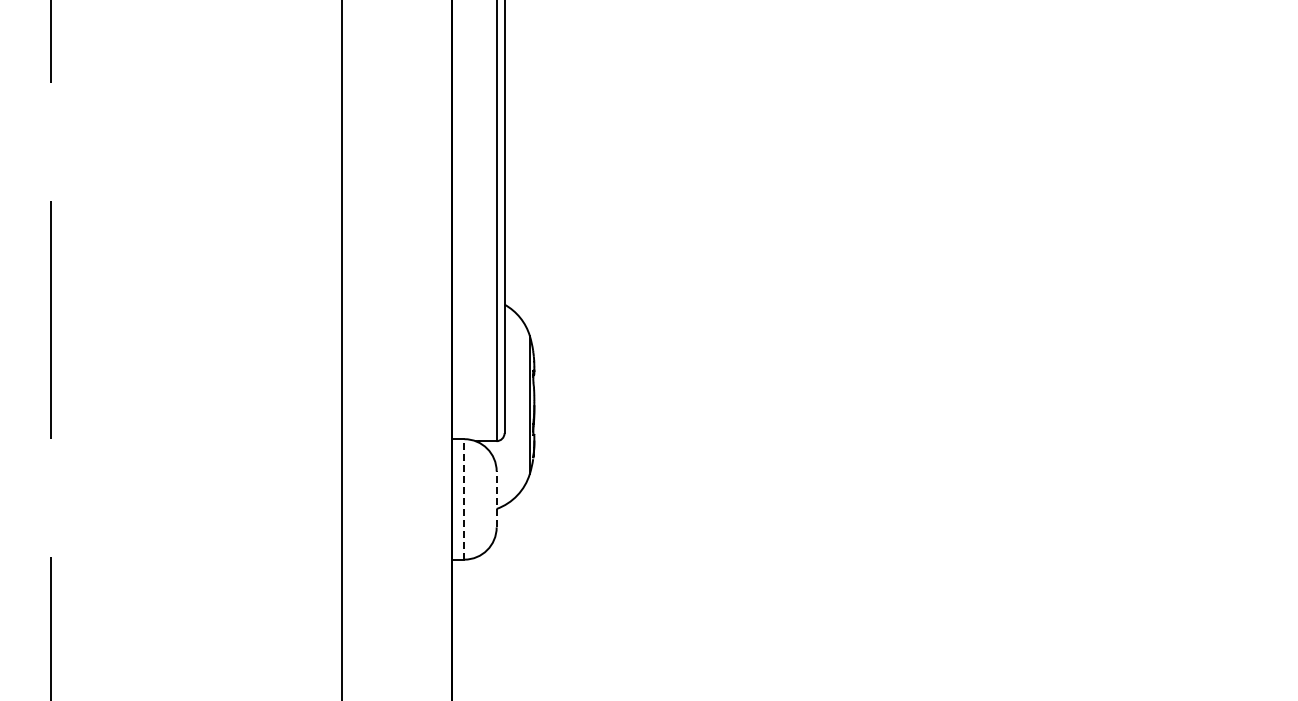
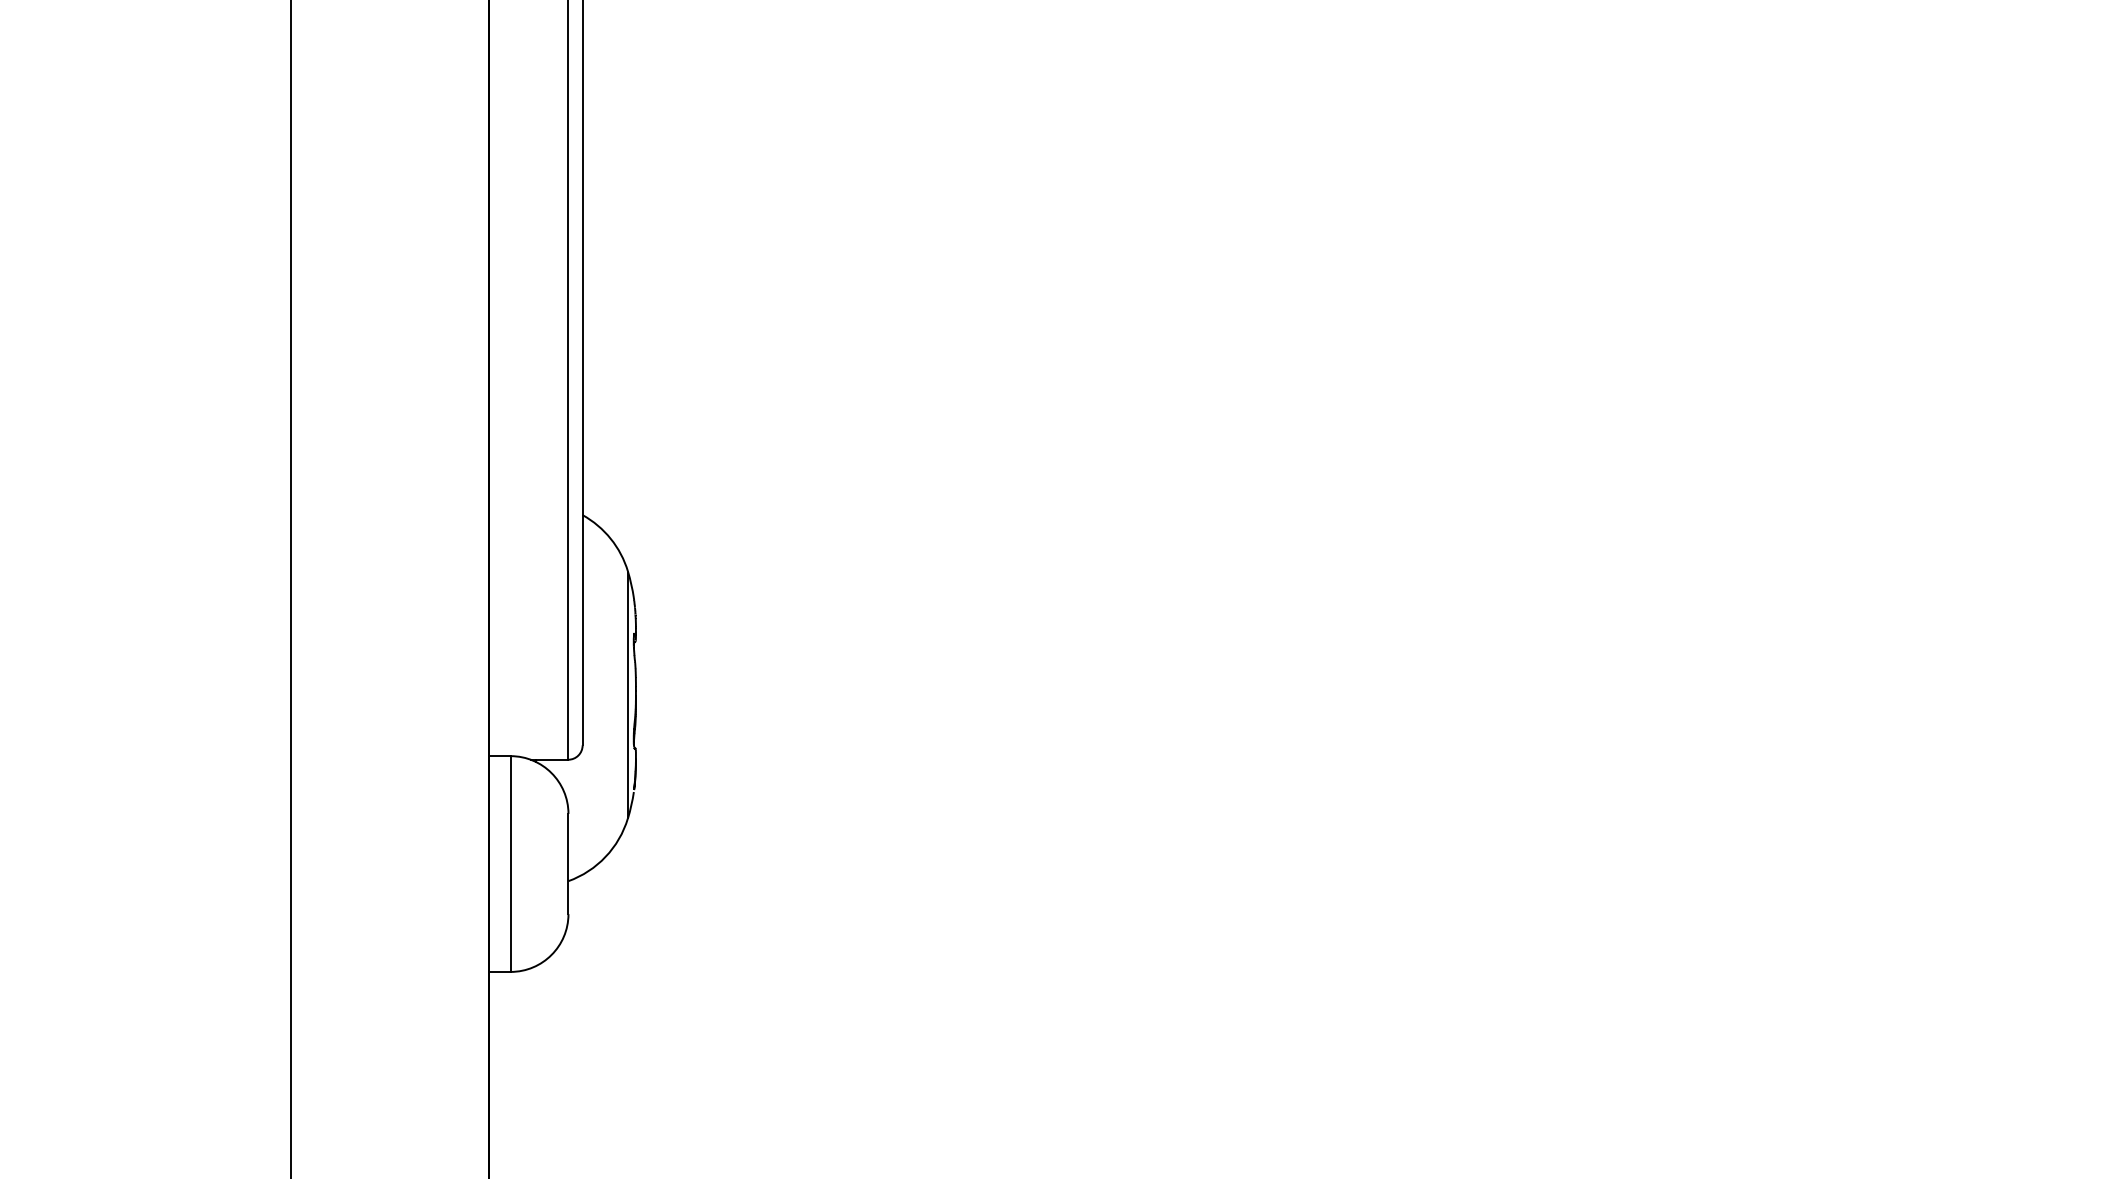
line: (464, 498) -> (510, 862), dashed -> solid
line: (496, 499) -> (568, 864), dashed -> solid

